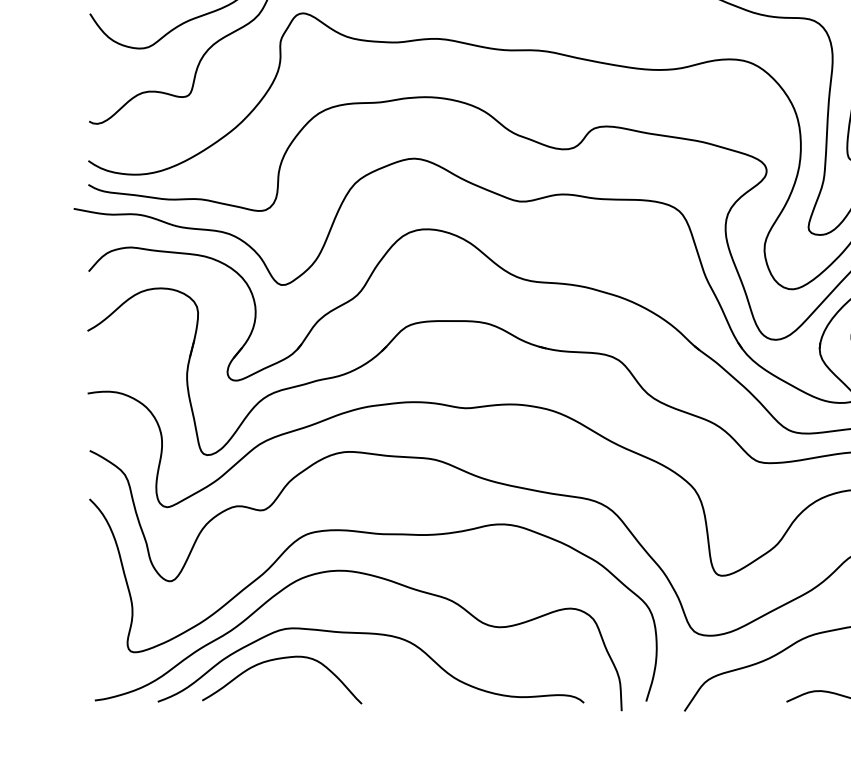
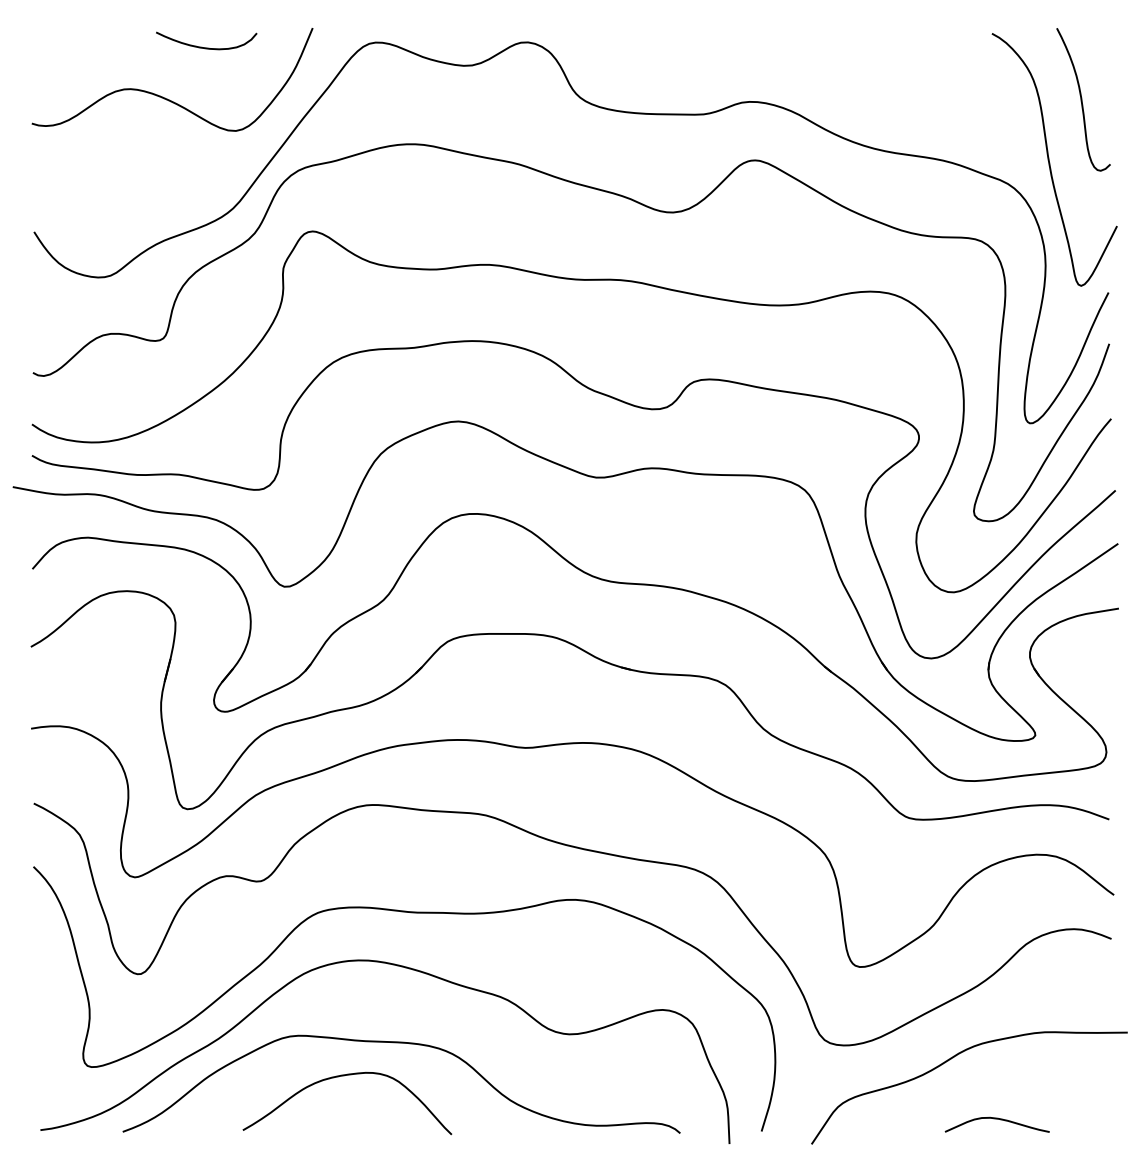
curve: (279, 659) -> (344, 1076), moved

